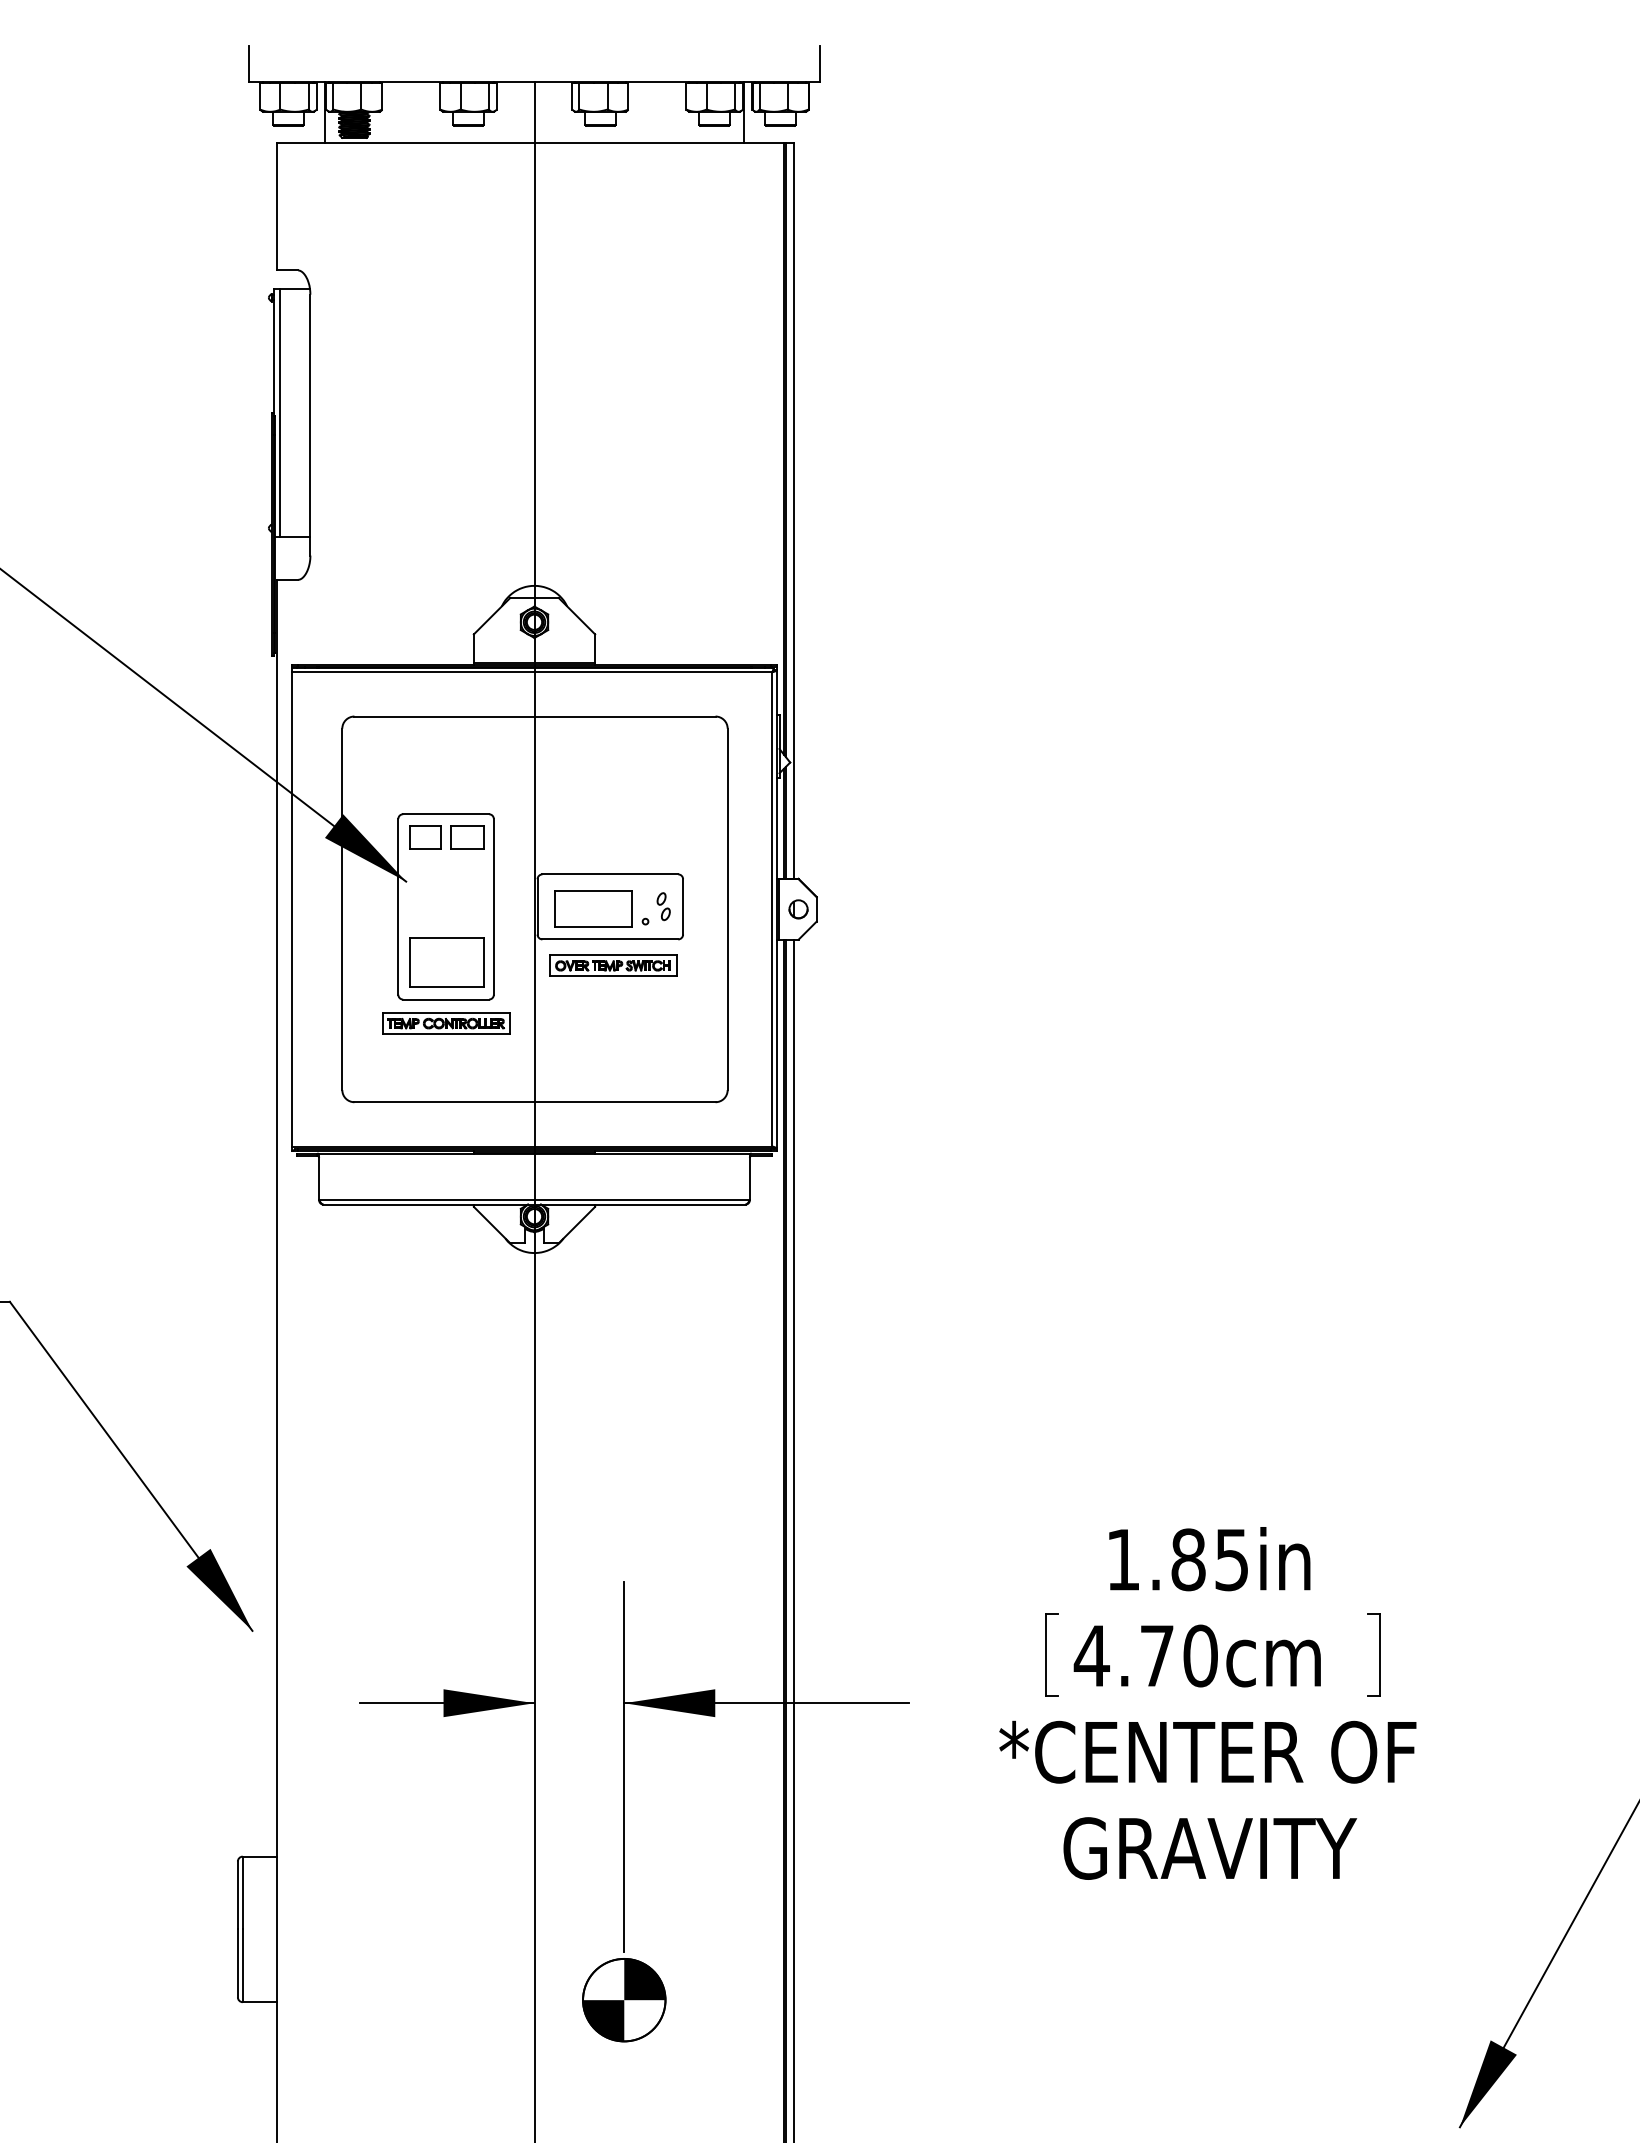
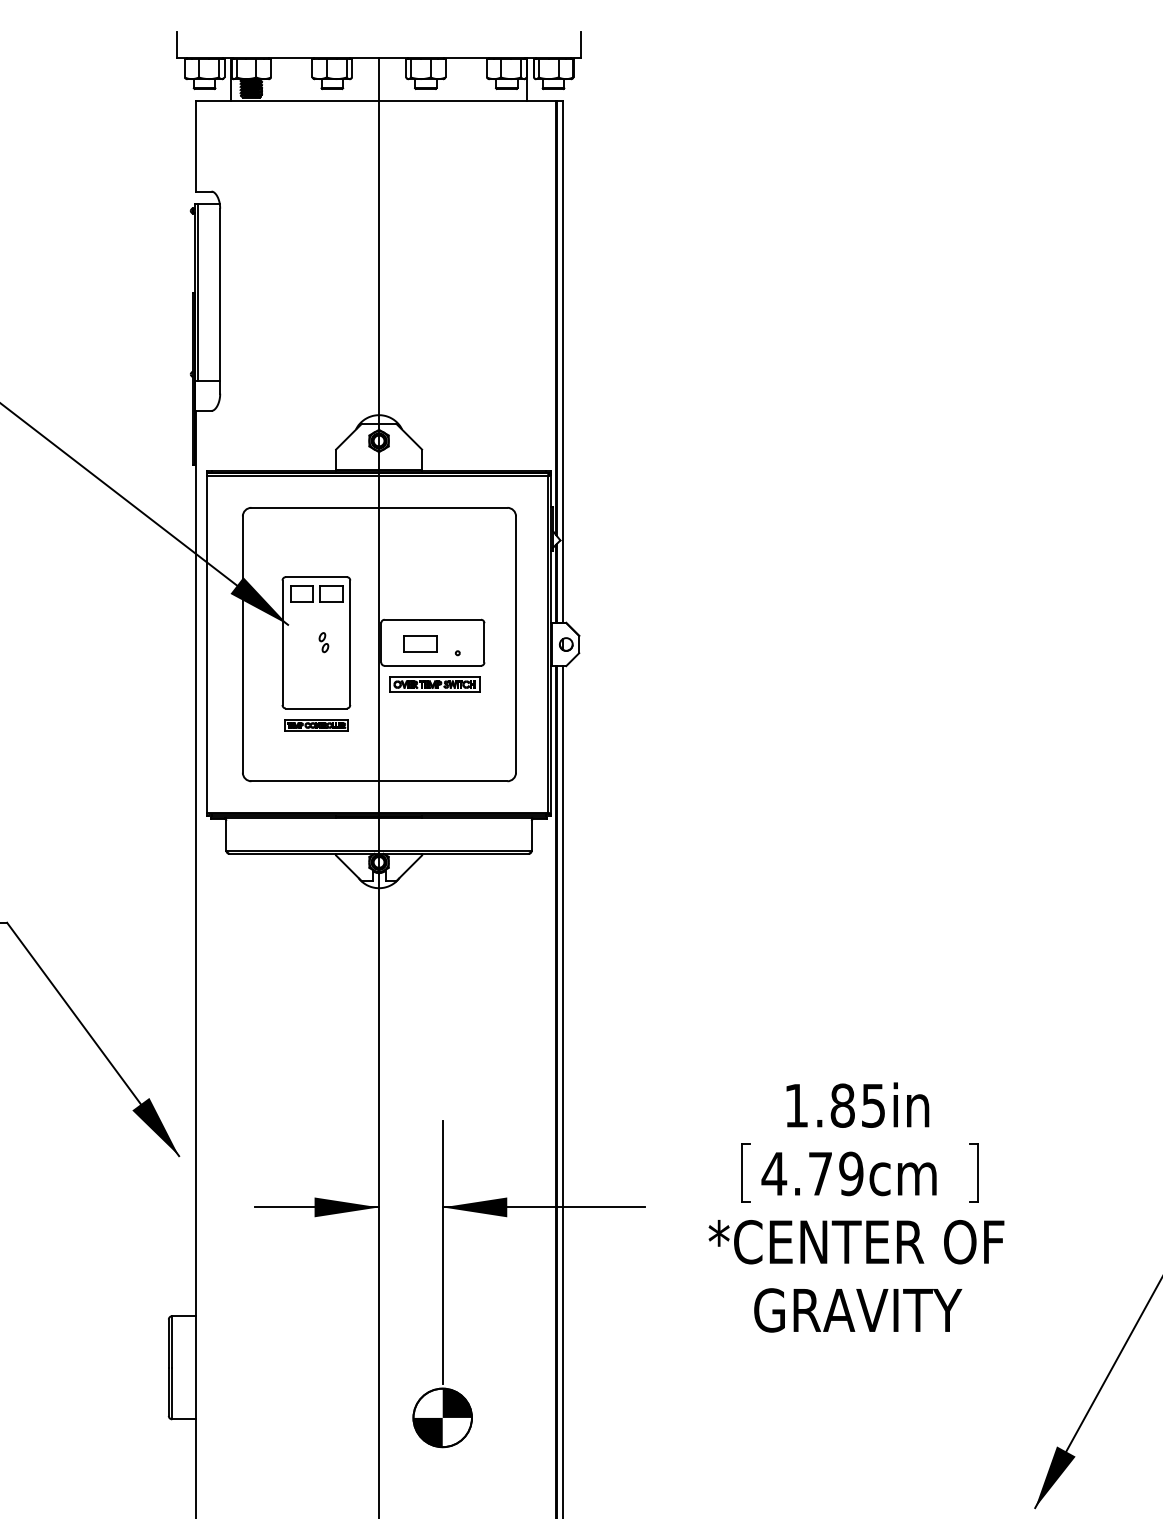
part: (663, 906) -> (323, 642), moved
part: (593, 908) -> (420, 643), size x0.6
part: (446, 962) -> (316, 682), removed
part: (446, 1023) -> (316, 725), size x0.7
text: (1200, 1655) -> (851, 1173), 4.70cm -> 4.79cm

